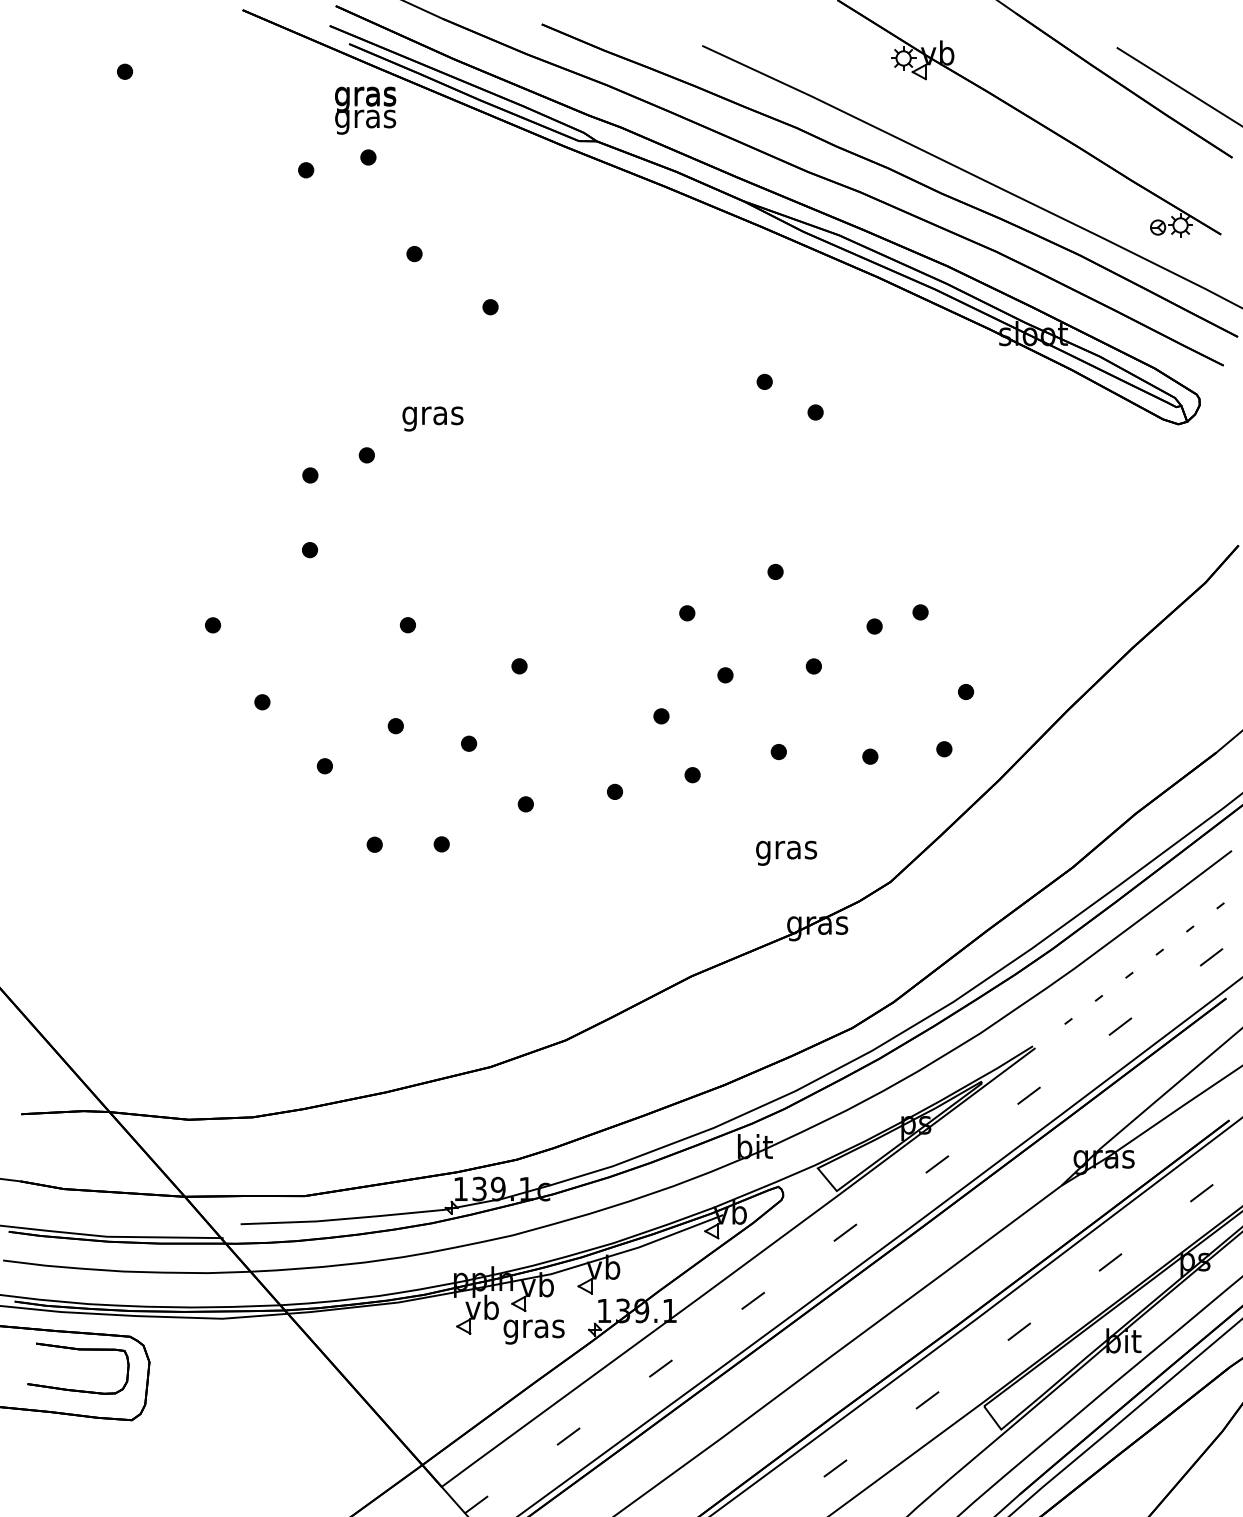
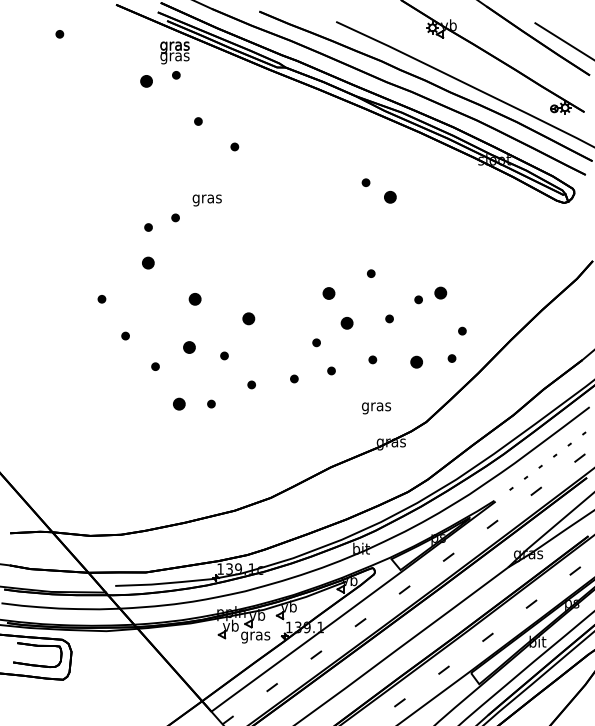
part: (306, 170) -> (146, 81), size x1.6
part: (815, 412) -> (390, 197), size x1.6
part: (310, 550) -> (148, 263), size x1.6
part: (920, 611) -> (440, 292), size x1.6
part: (686, 613) -> (328, 293), size x1.6
part: (408, 623) -> (195, 298), size x1.6
part: (519, 665) -> (248, 318), size x1.6
part: (725, 673) -> (347, 322), size x1.6
part: (395, 726) -> (189, 347), size x1.6
part: (870, 755) -> (416, 361), size x1.6
part: (374, 845) -> (179, 404), size x1.6

